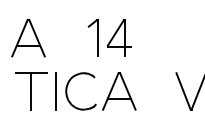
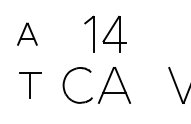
part: (28, 37) -> (27, 33), size x0.6
part: (31, 91) -> (30, 85), size x0.7
line: (56, 91) -> (54, 85), removed

